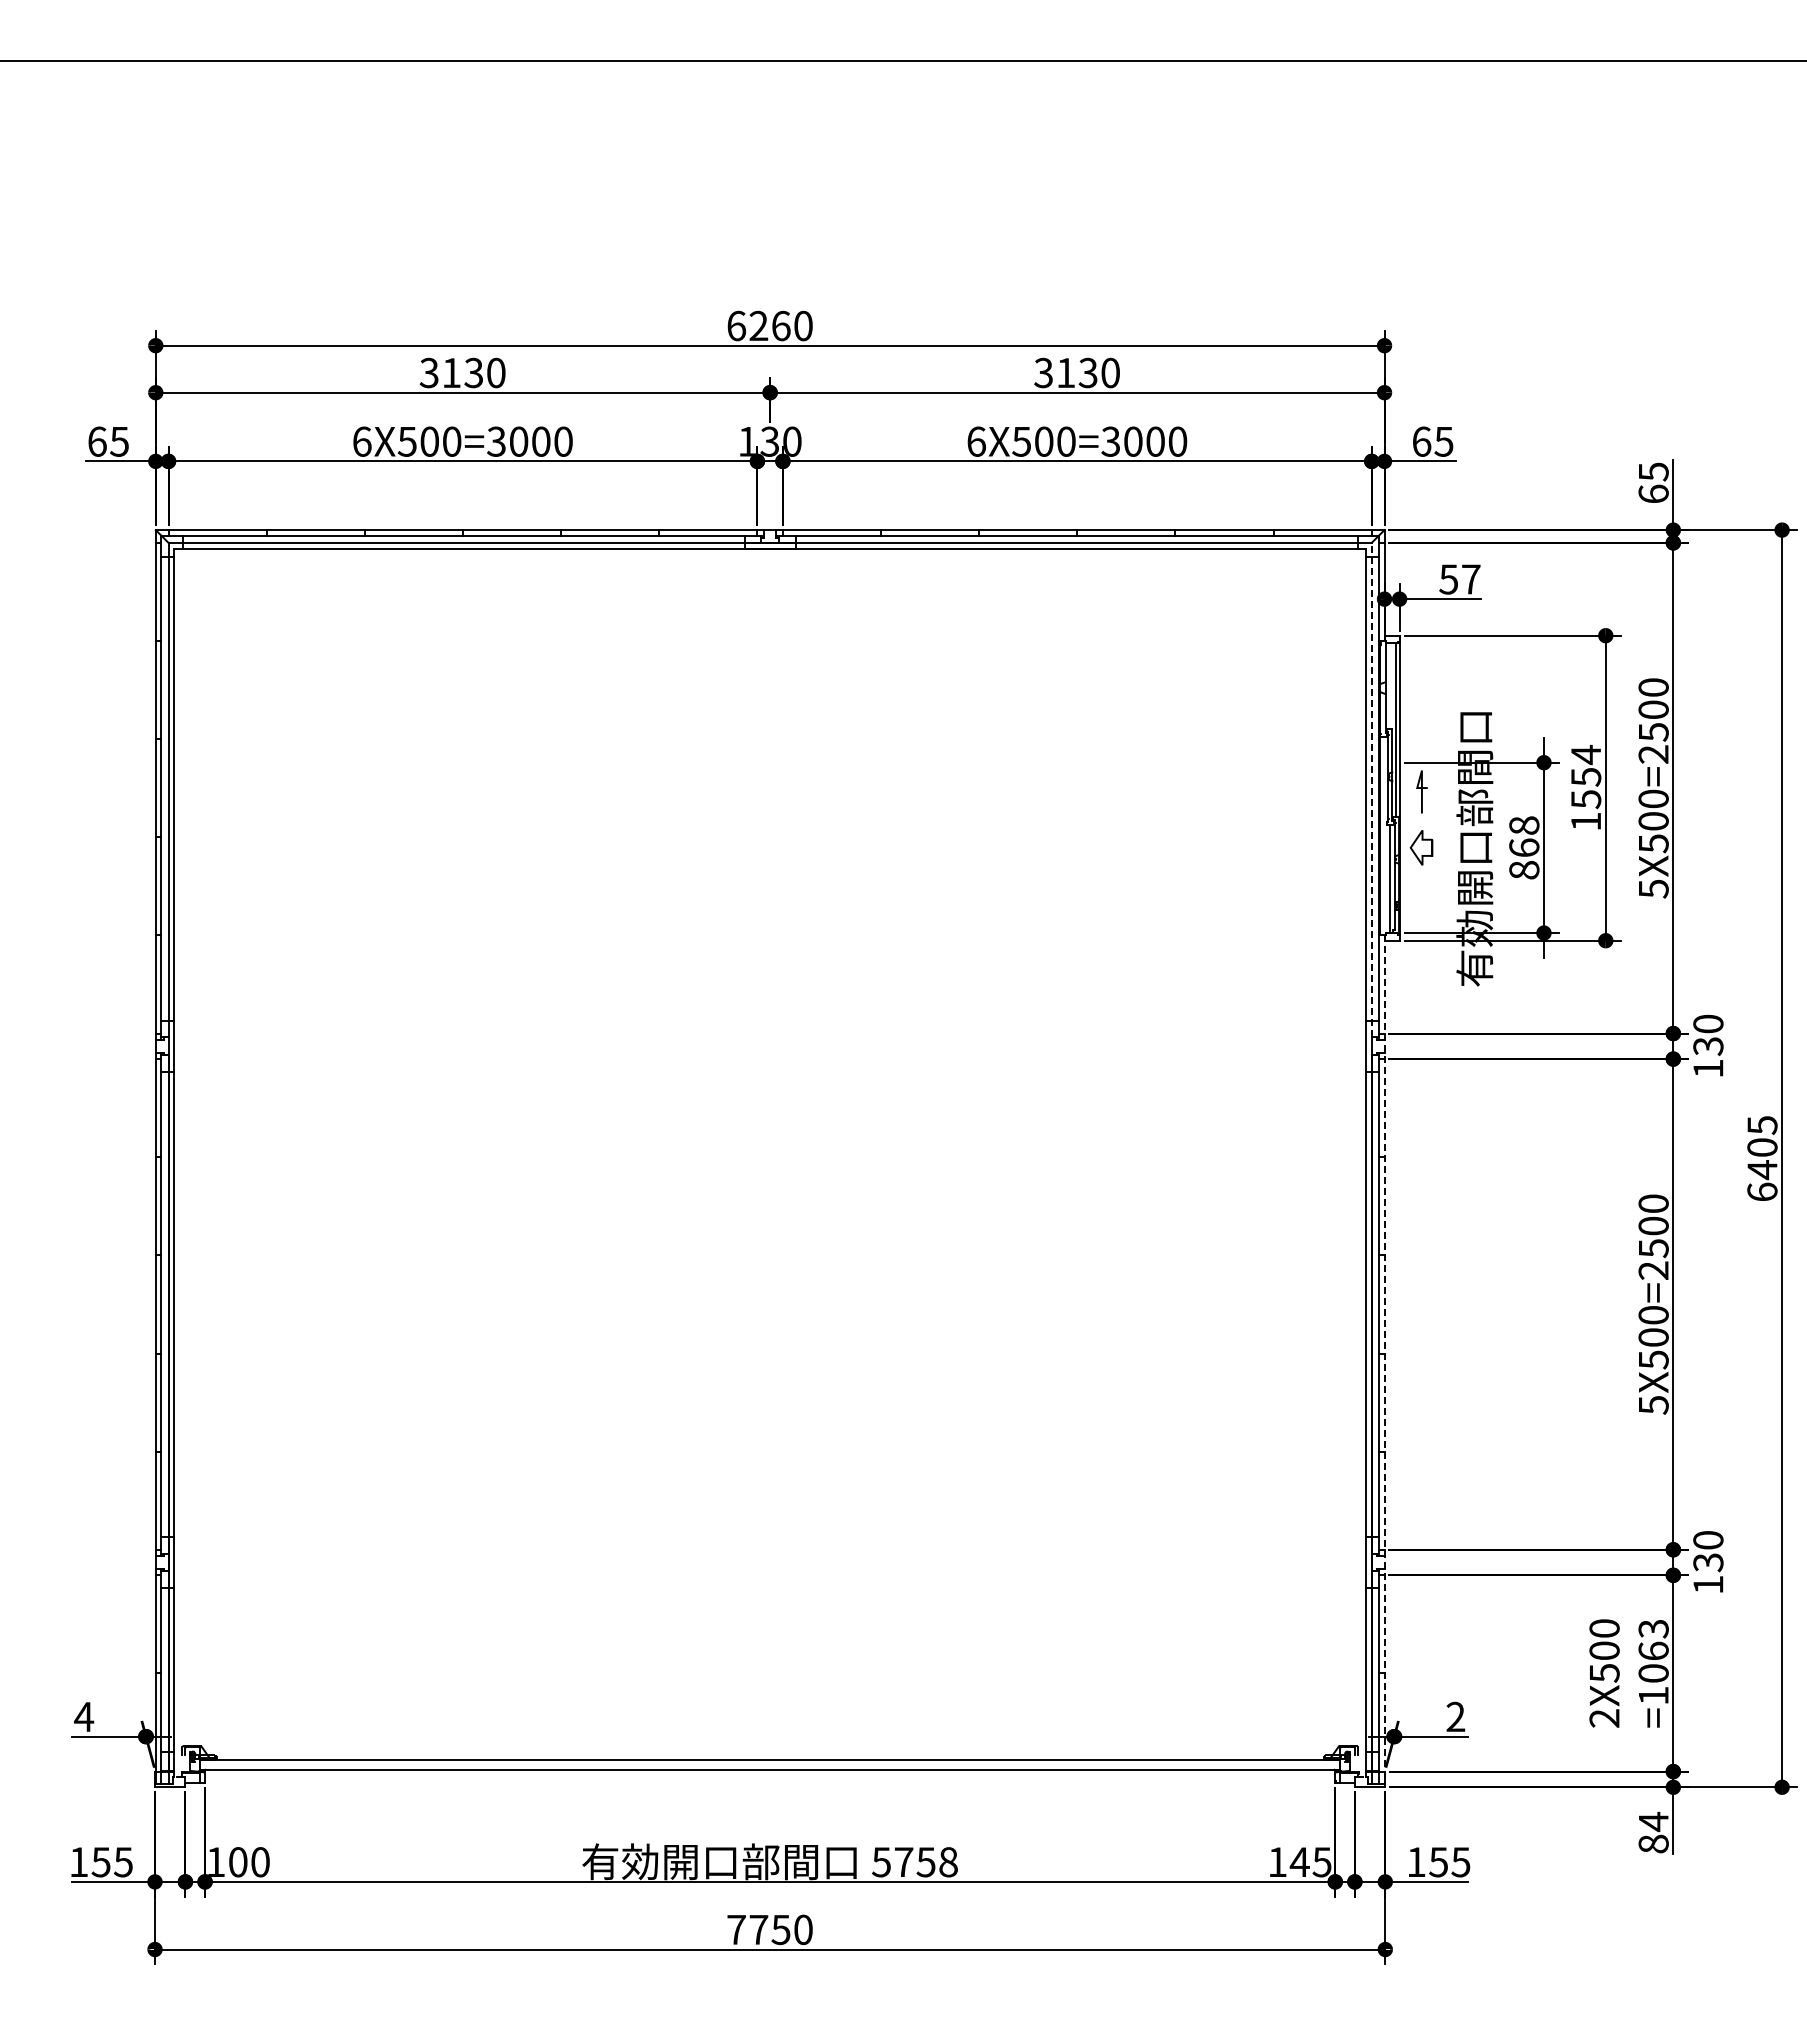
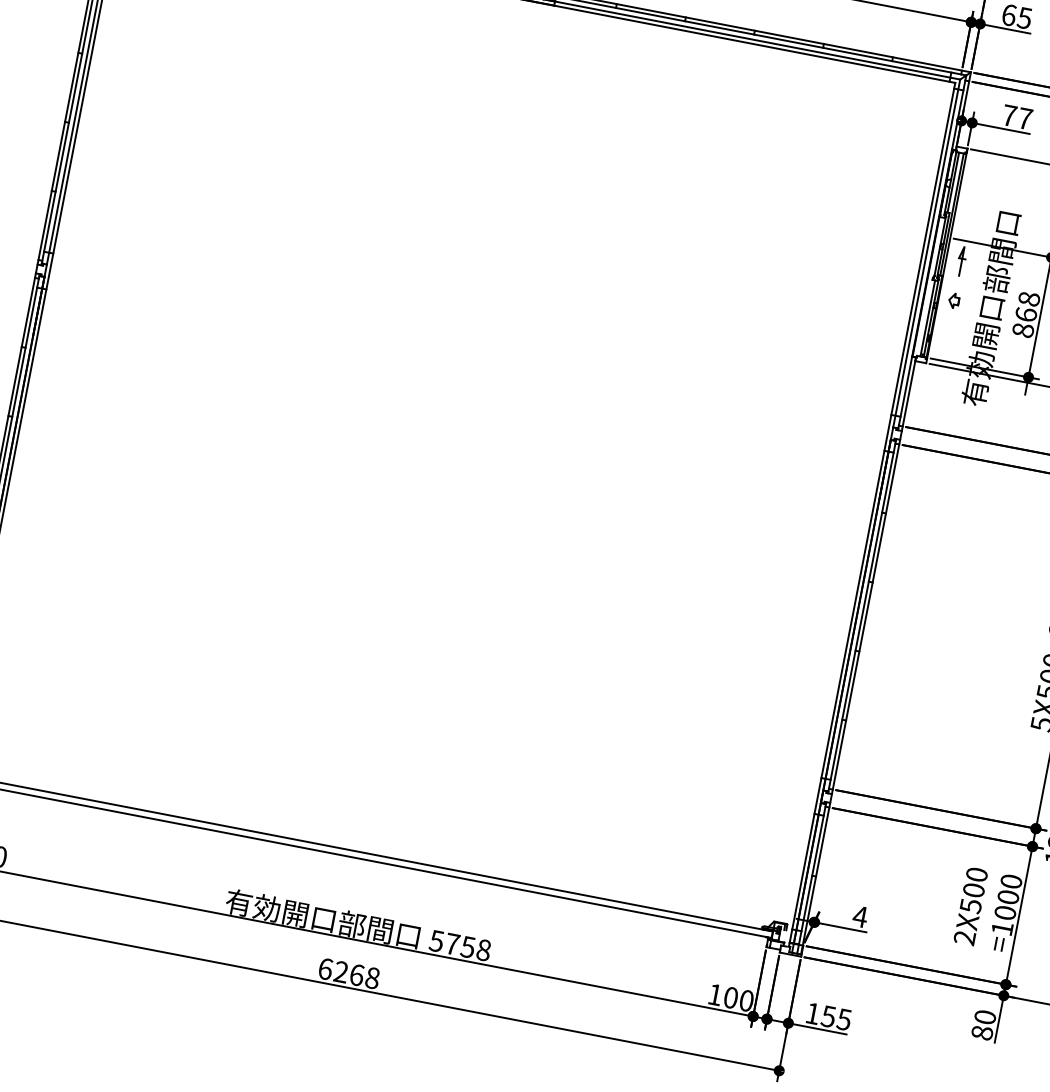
text: (1448, 579) -> (1009, 115), 57 -> 77
line: (1389, 685) -> (953, 182), added
line: (1371, 789) -> (926, 253), dashed -> solid
part: (1421, 847) -> (953, 300), size x0.62
line: (1384, 1360) -> (858, 656), dashed -> solid
text: (1653, 1639) -> (1009, 889), =1063 -> =1000
text: (1455, 1716) -> (860, 916), 2 -> 4
text: (1653, 1821) -> (985, 1017), 84 -> 80
text: (1310, 1862) -> (738, 999), 145 -> 100
text: (769, 1929) -> (348, 973), 7750 -> 6268

